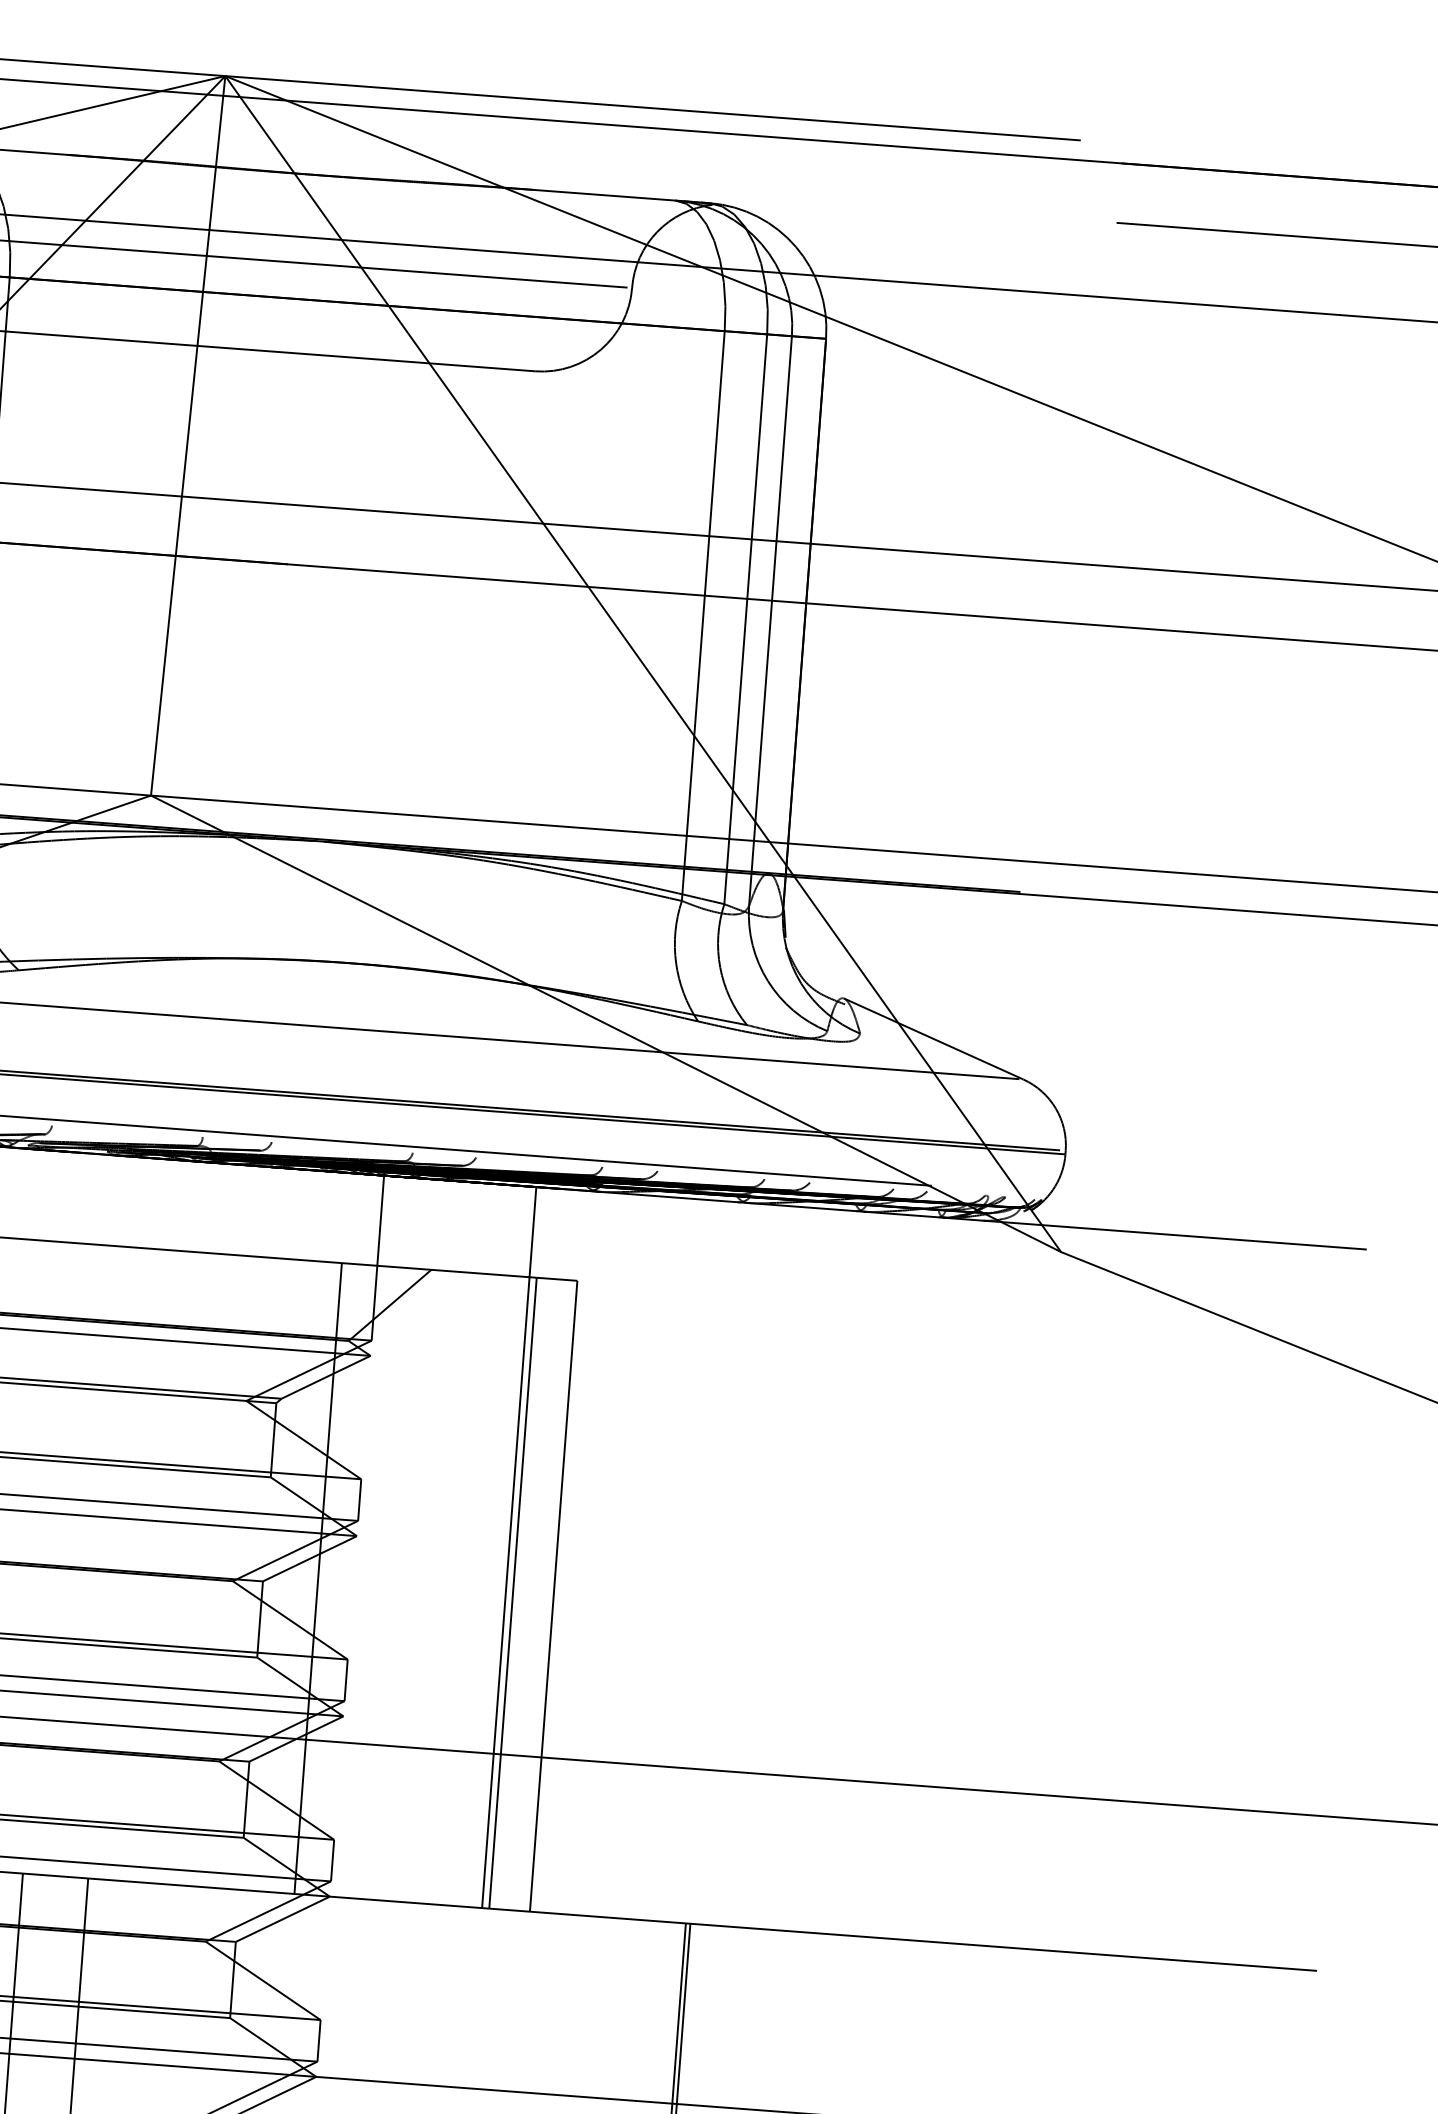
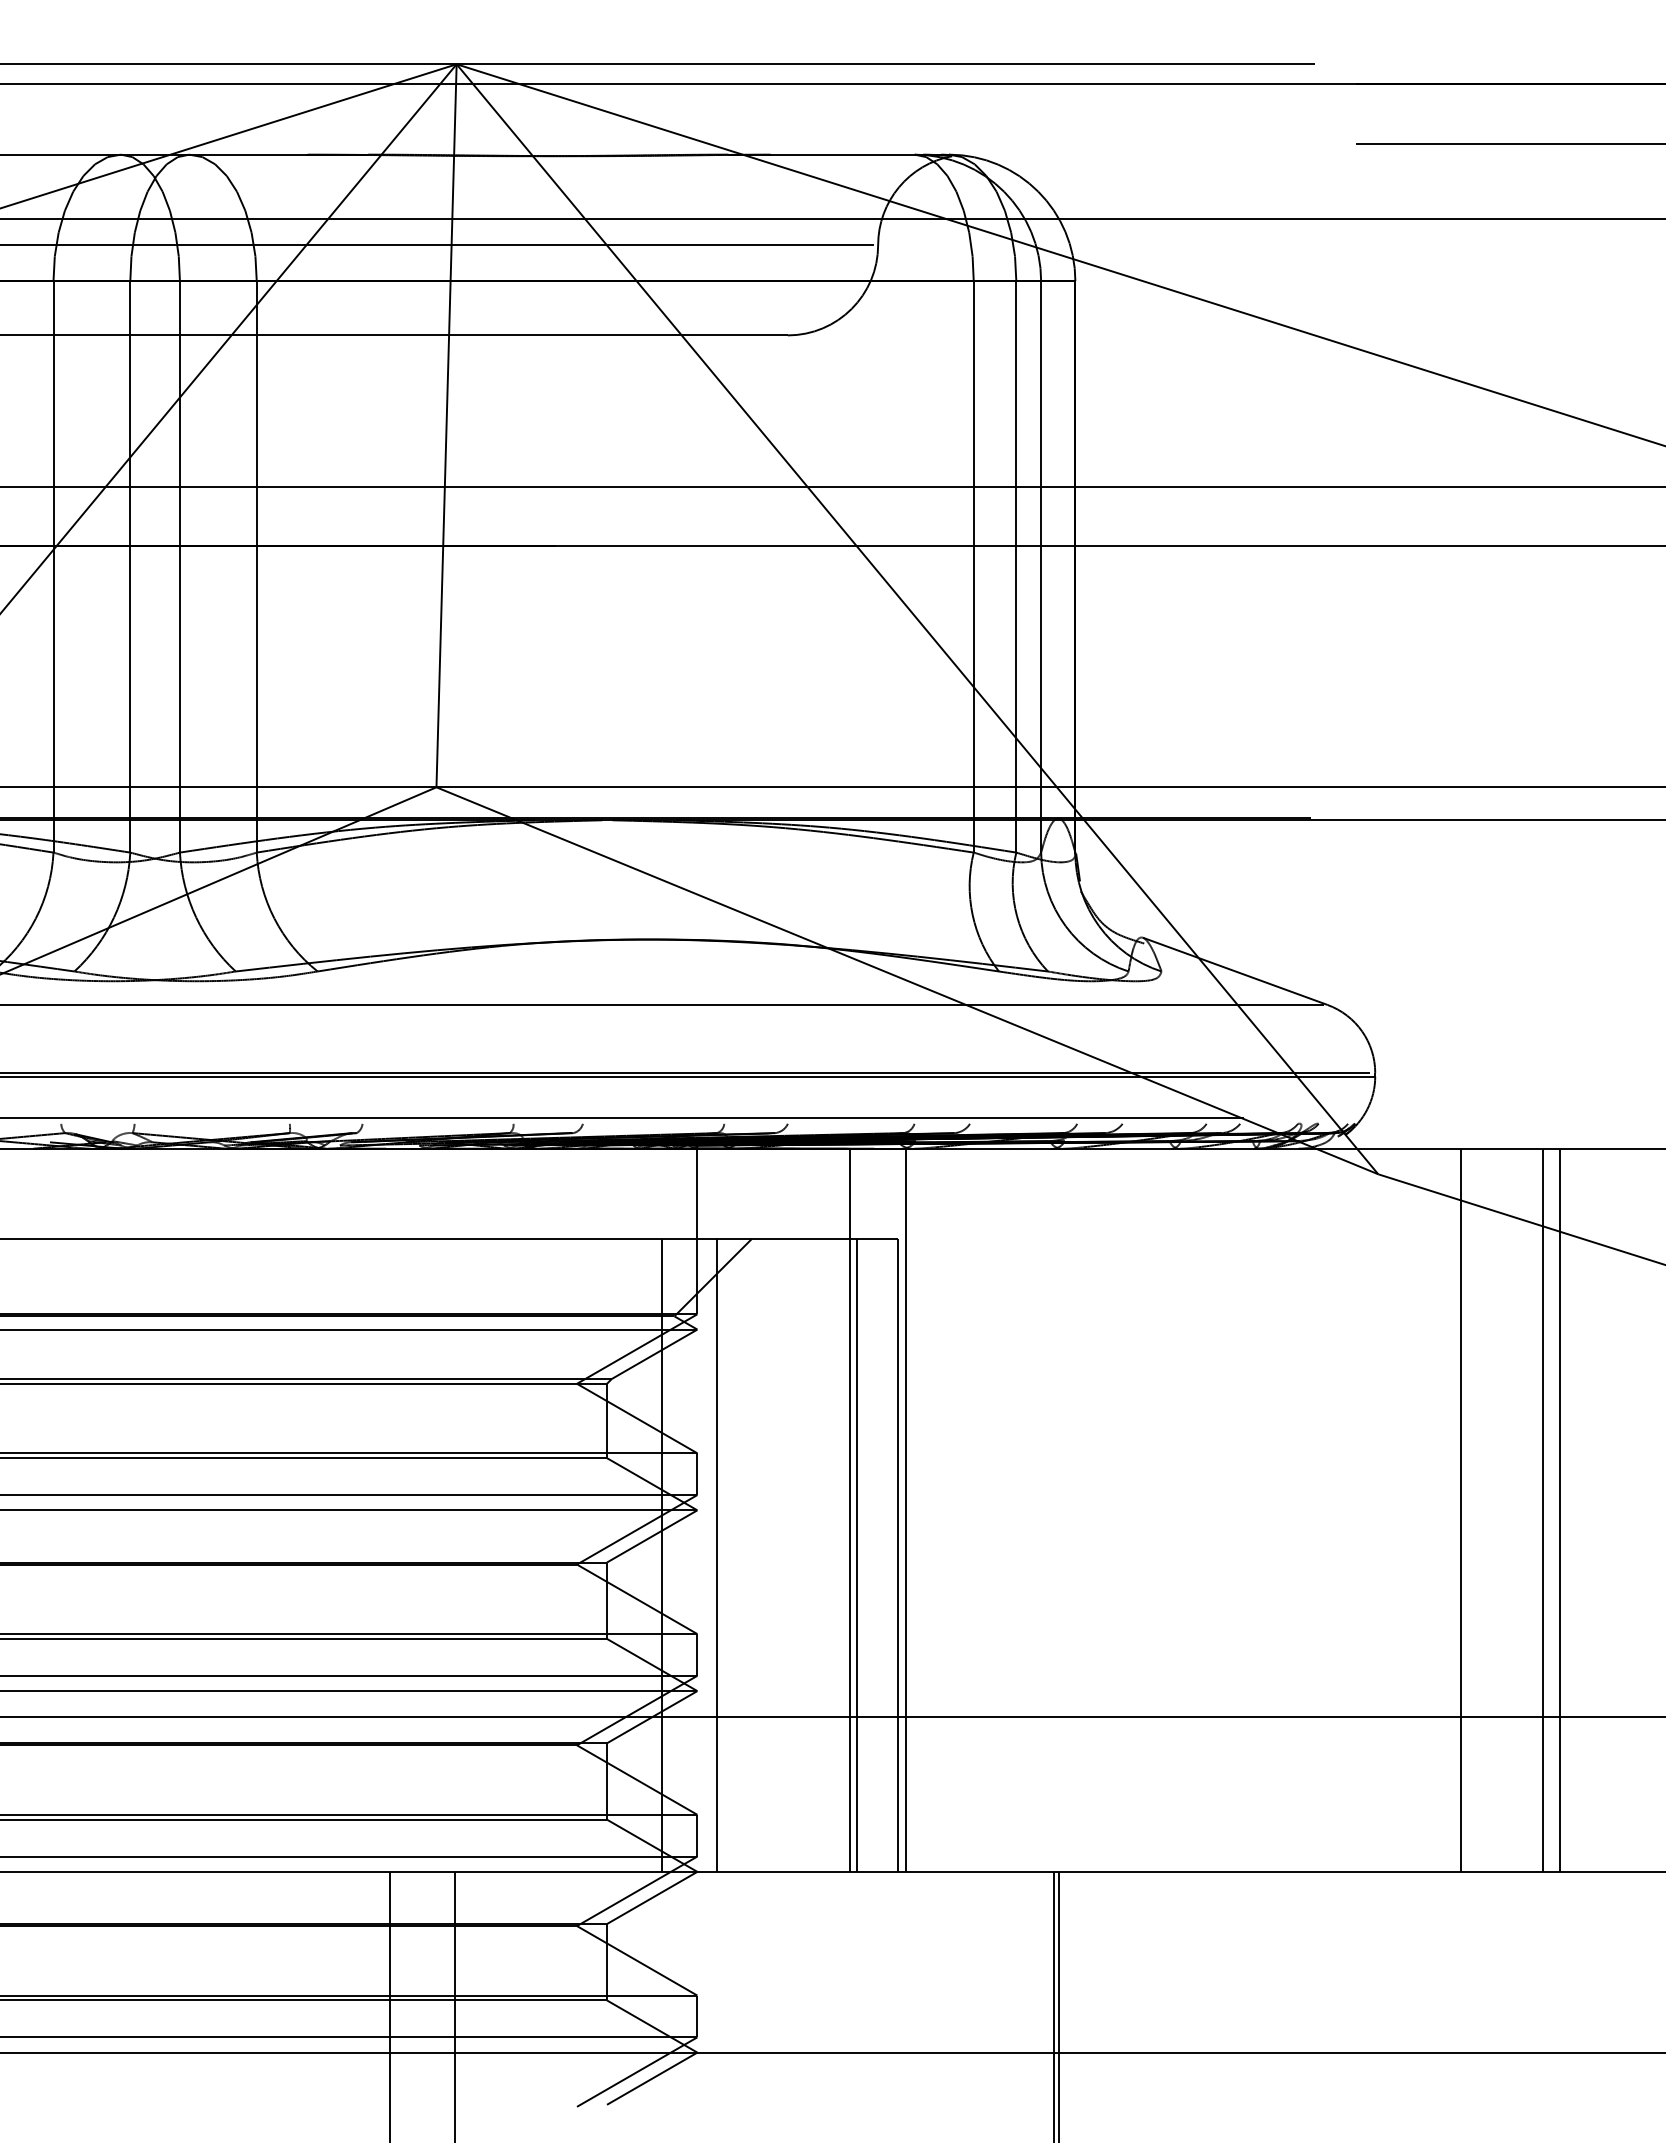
line: (564, 1550) -> (905, 1509), added
line: (373, 1582) -> (717, 1555), added
line: (1118, 1592) -> (1460, 1509), added
line: (1199, 1598) -> (1542, 1509), added
line: (1217, 1600) -> (1560, 1509), added

